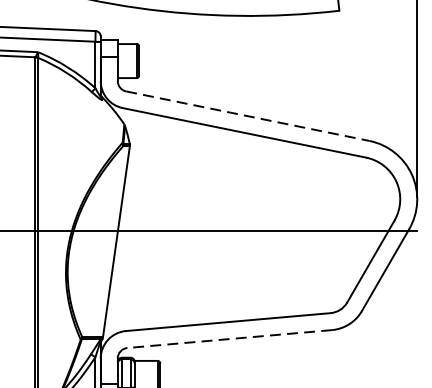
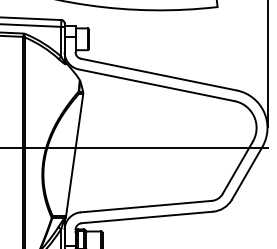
line: (247, 116) -> (158, 74), dashed -> solid
line: (230, 339) -> (147, 217), dashed -> solid

